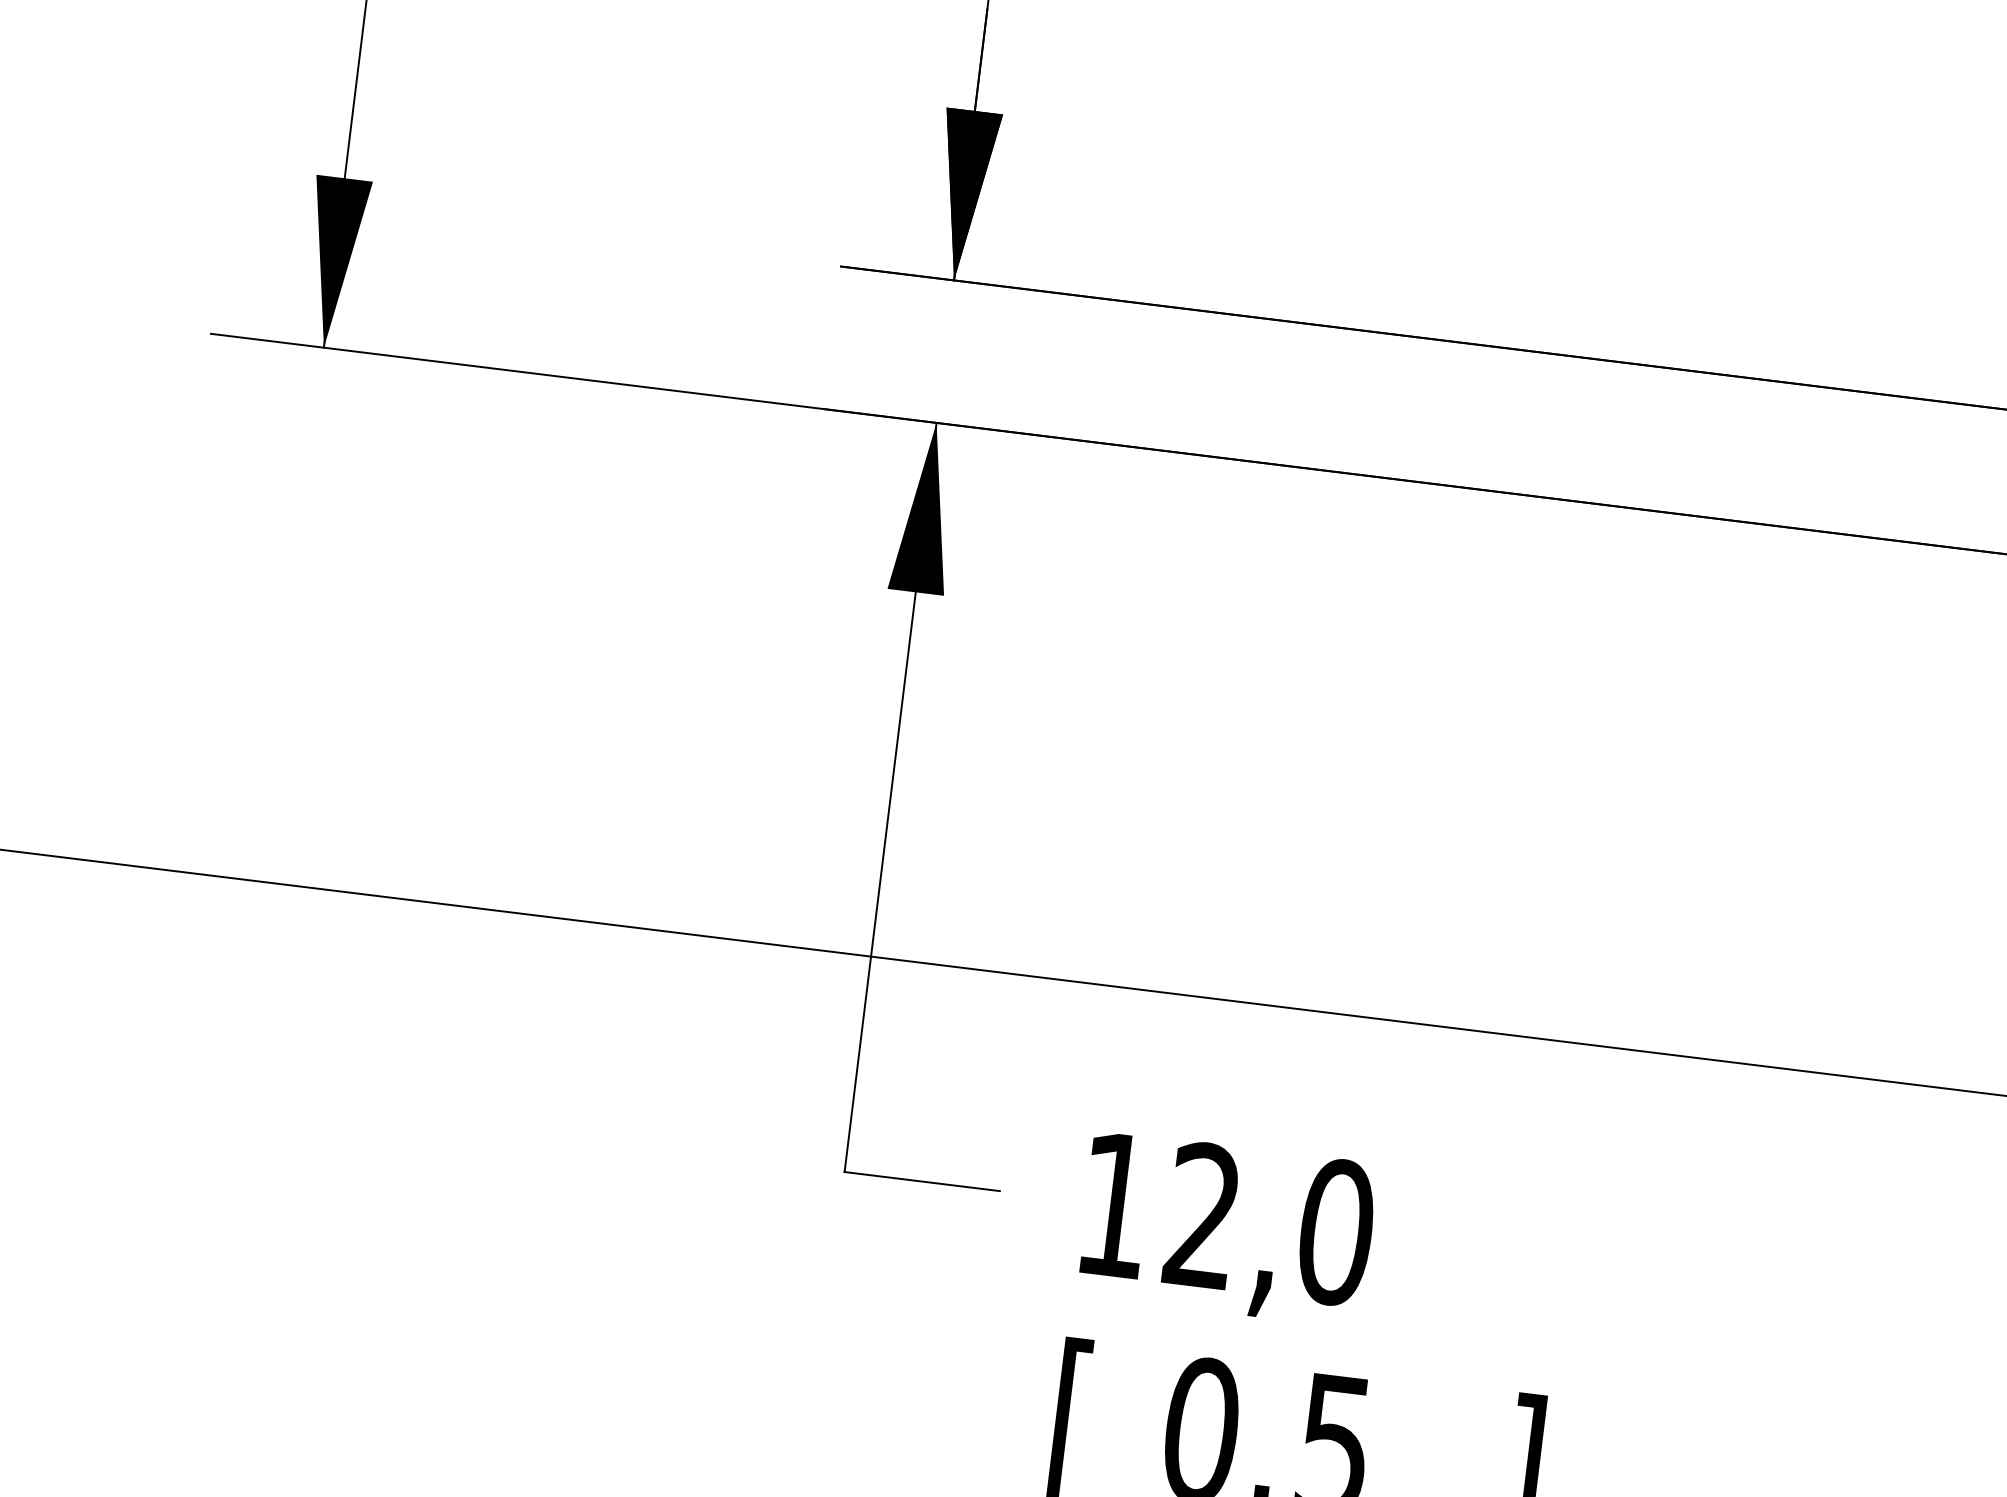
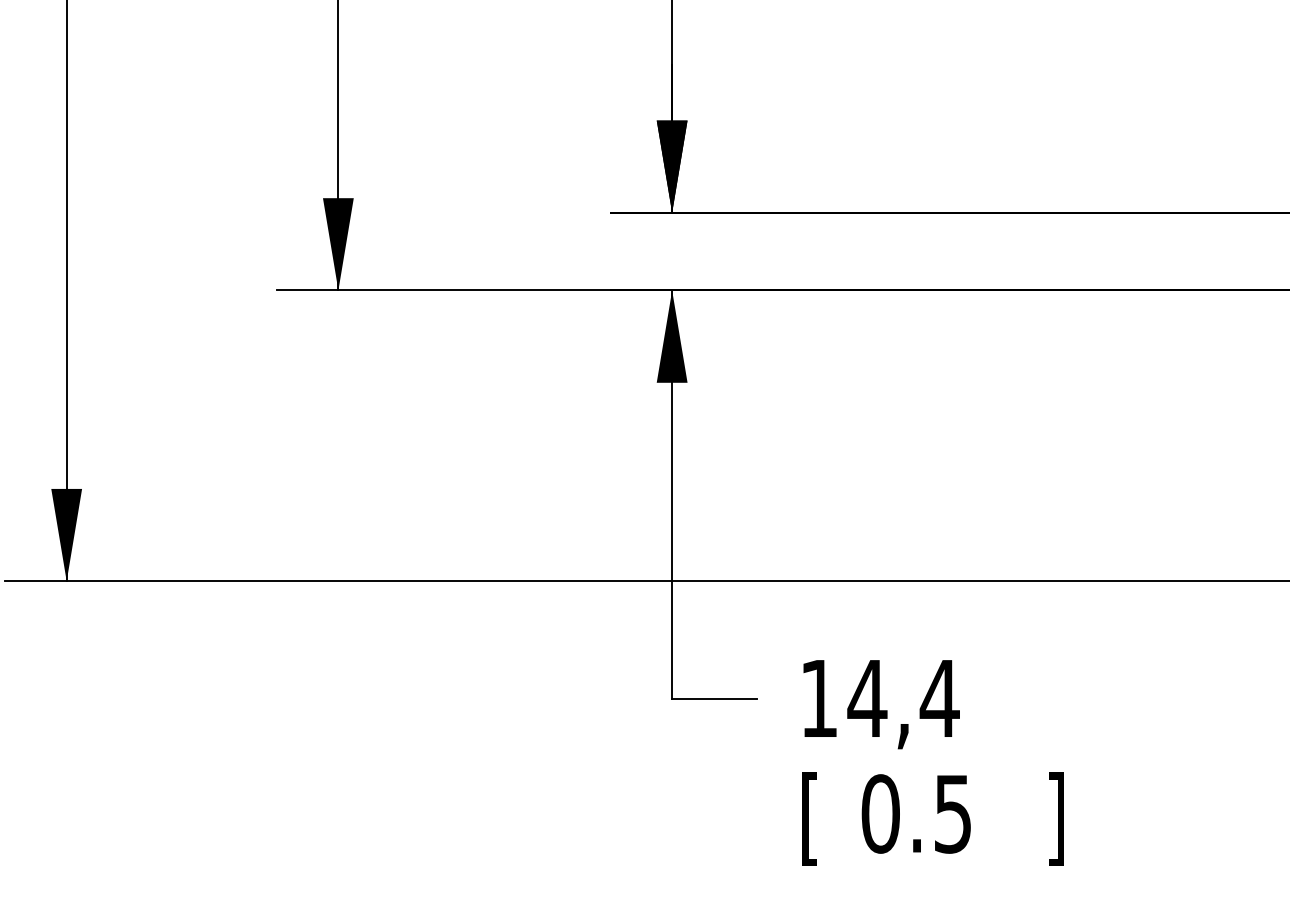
text: (1269, 1224) -> (903, 698), 12,0 -> 14,4

